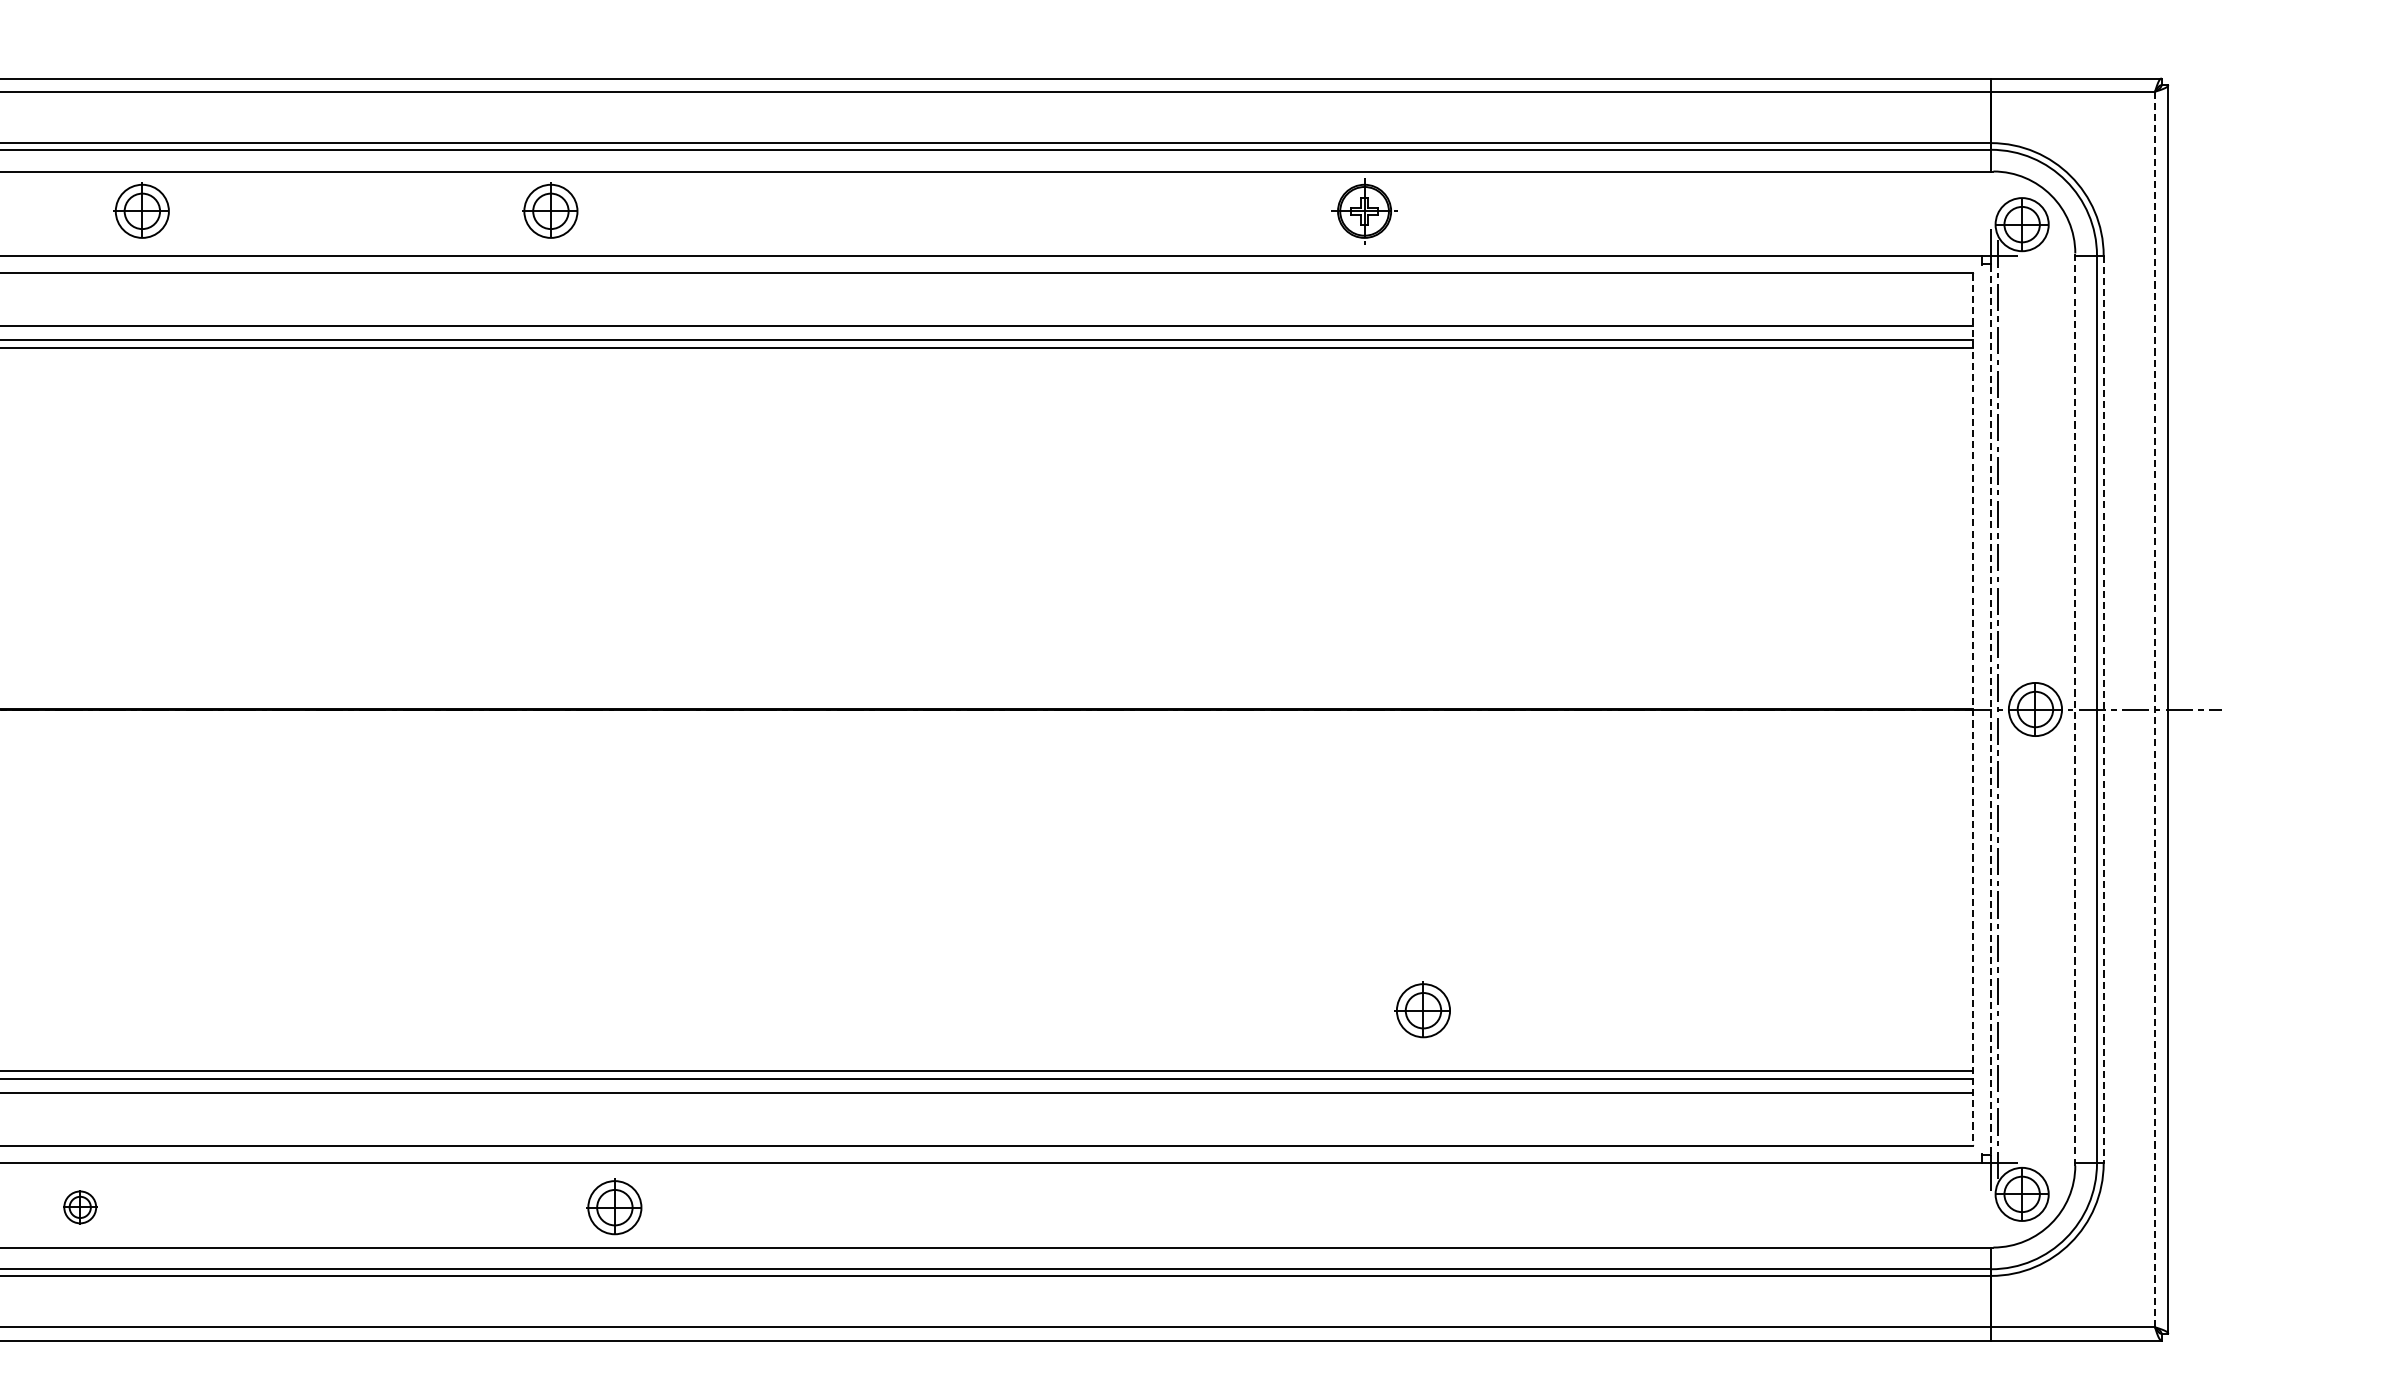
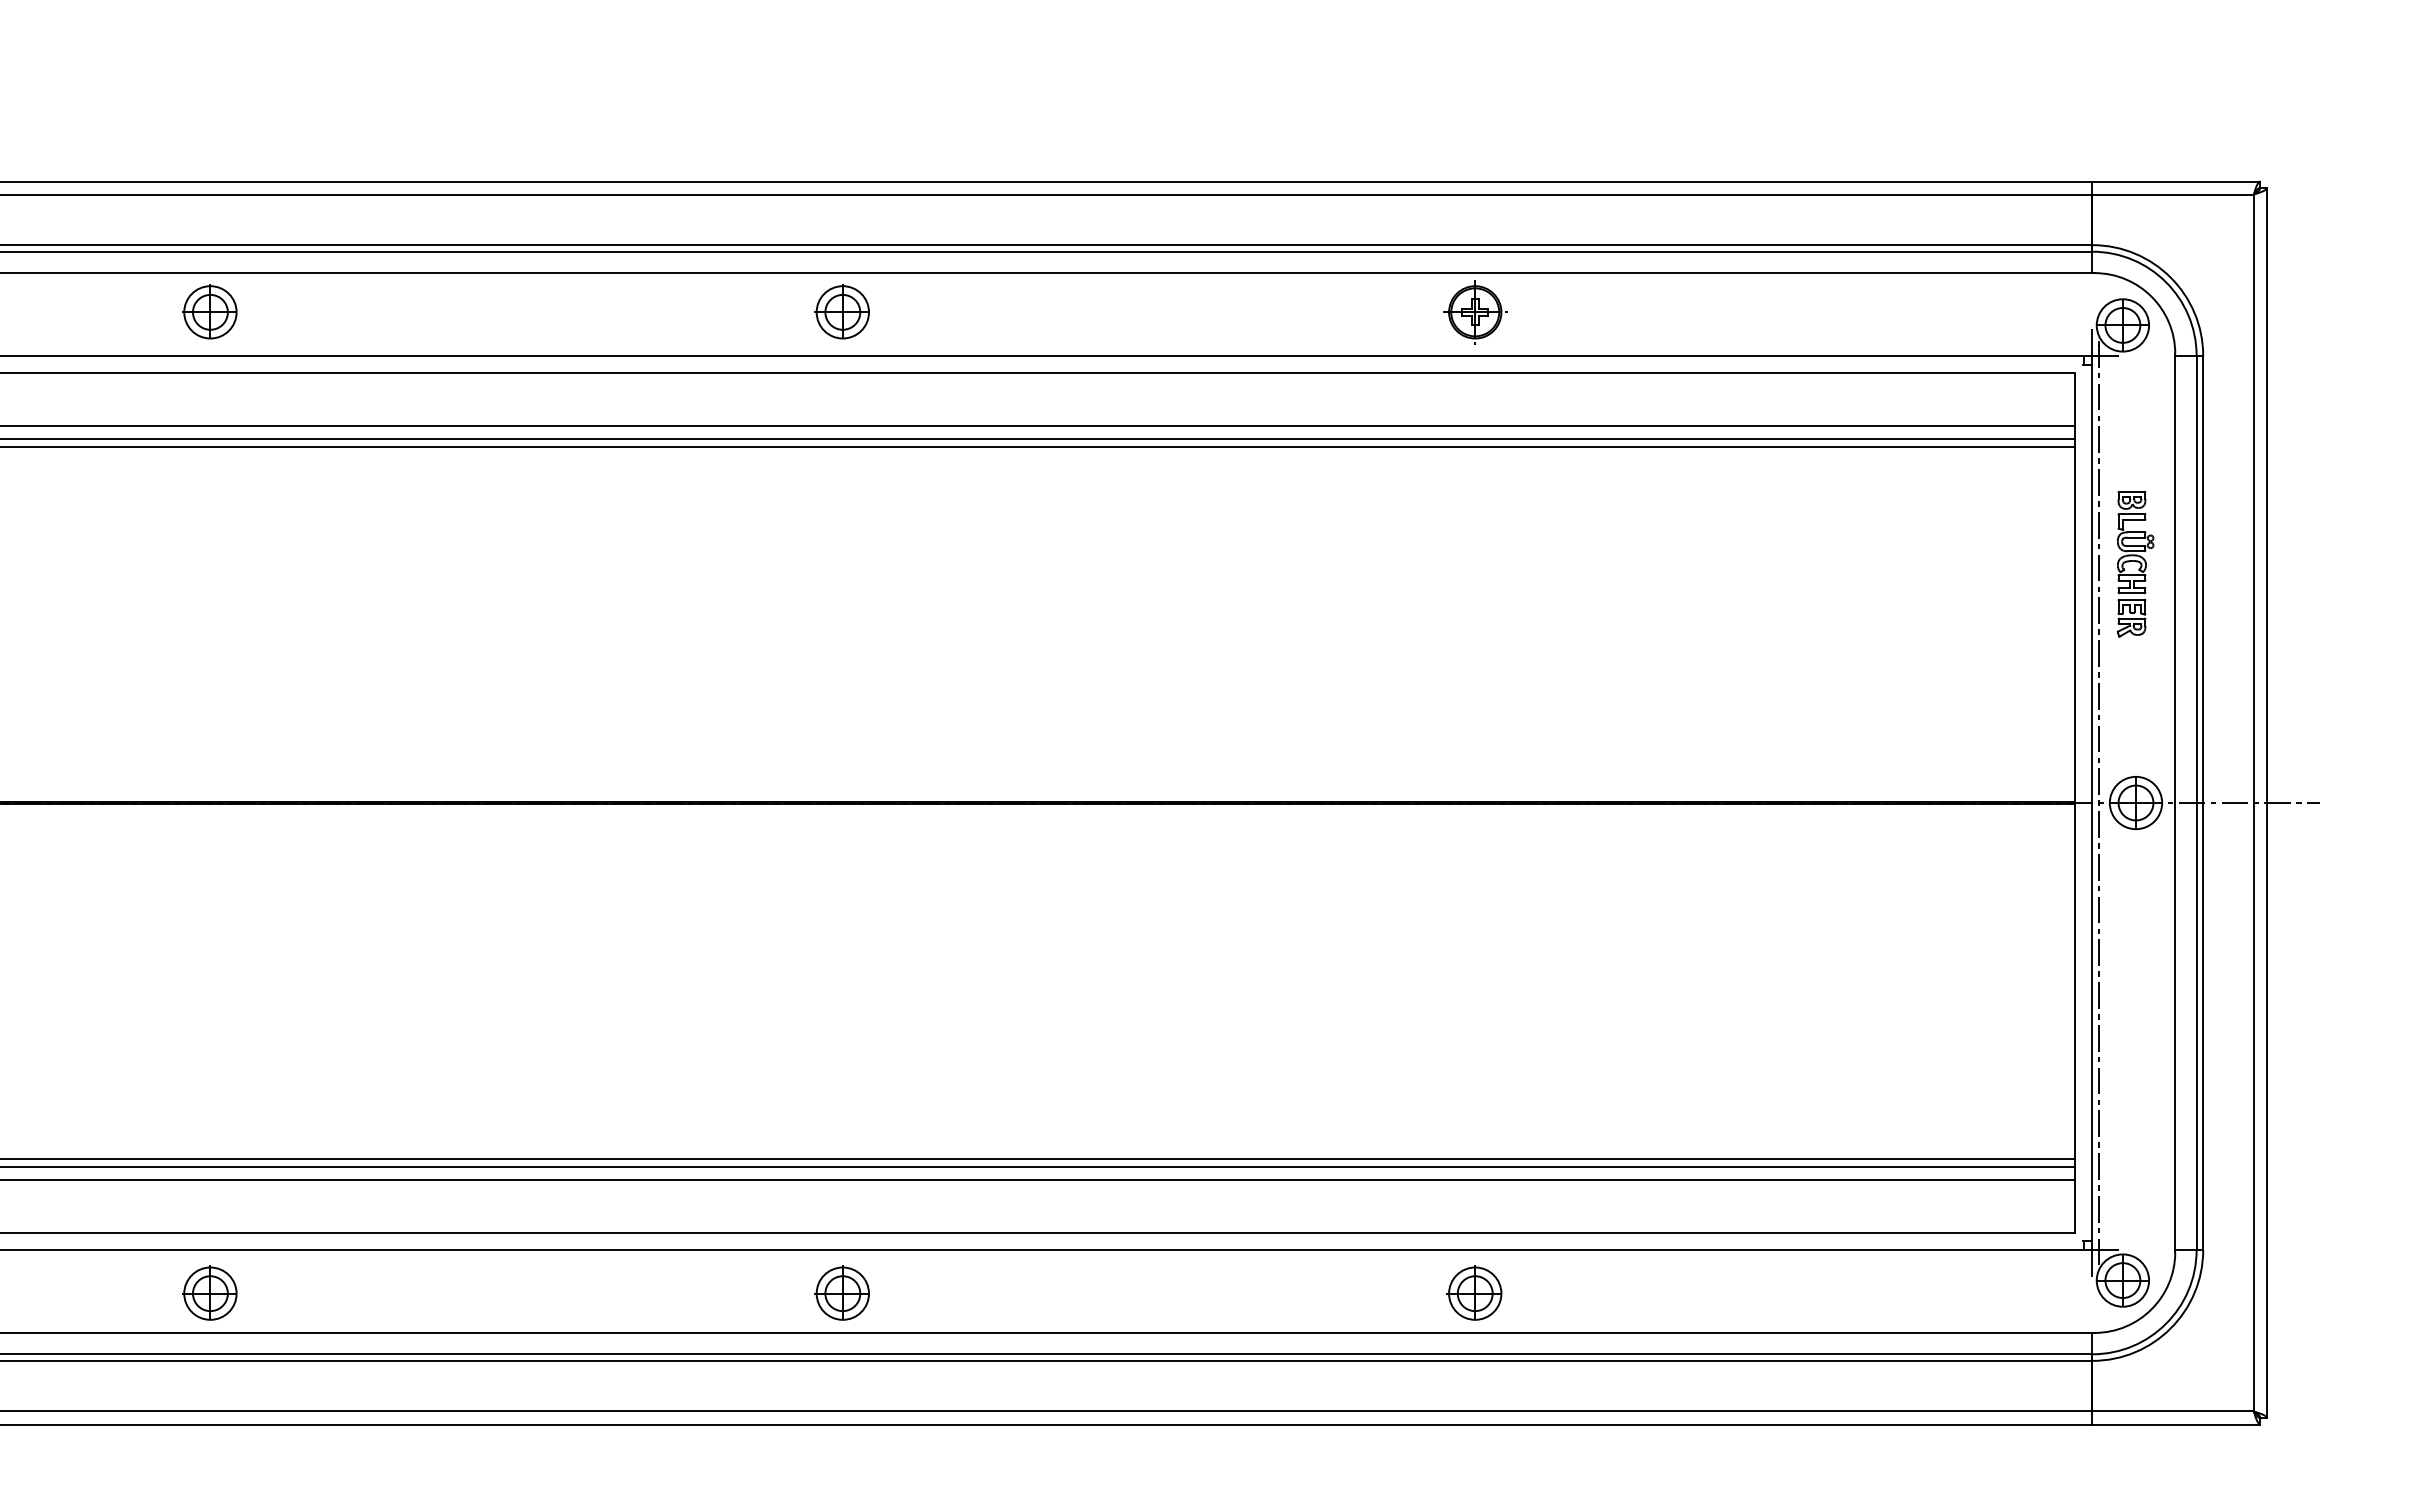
part: (141, 210) -> (209, 311), moved
part: (549, 210) -> (841, 311), moved
part: (2034, 467) -> (2135, 564), added
line: (2075, 708) -> (2175, 802), dashed -> solid
line: (2154, 708) -> (2253, 802), dashed -> solid
line: (1973, 710) -> (2074, 803), dashed -> solid
line: (1991, 710) -> (2092, 803), dashed -> solid
line: (2103, 710) -> (2203, 803), dashed -> solid
part: (1422, 1009) -> (1474, 1292), moved
part: (79, 1206) -> (209, 1292), size x1.67
part: (613, 1206) -> (841, 1292), moved

